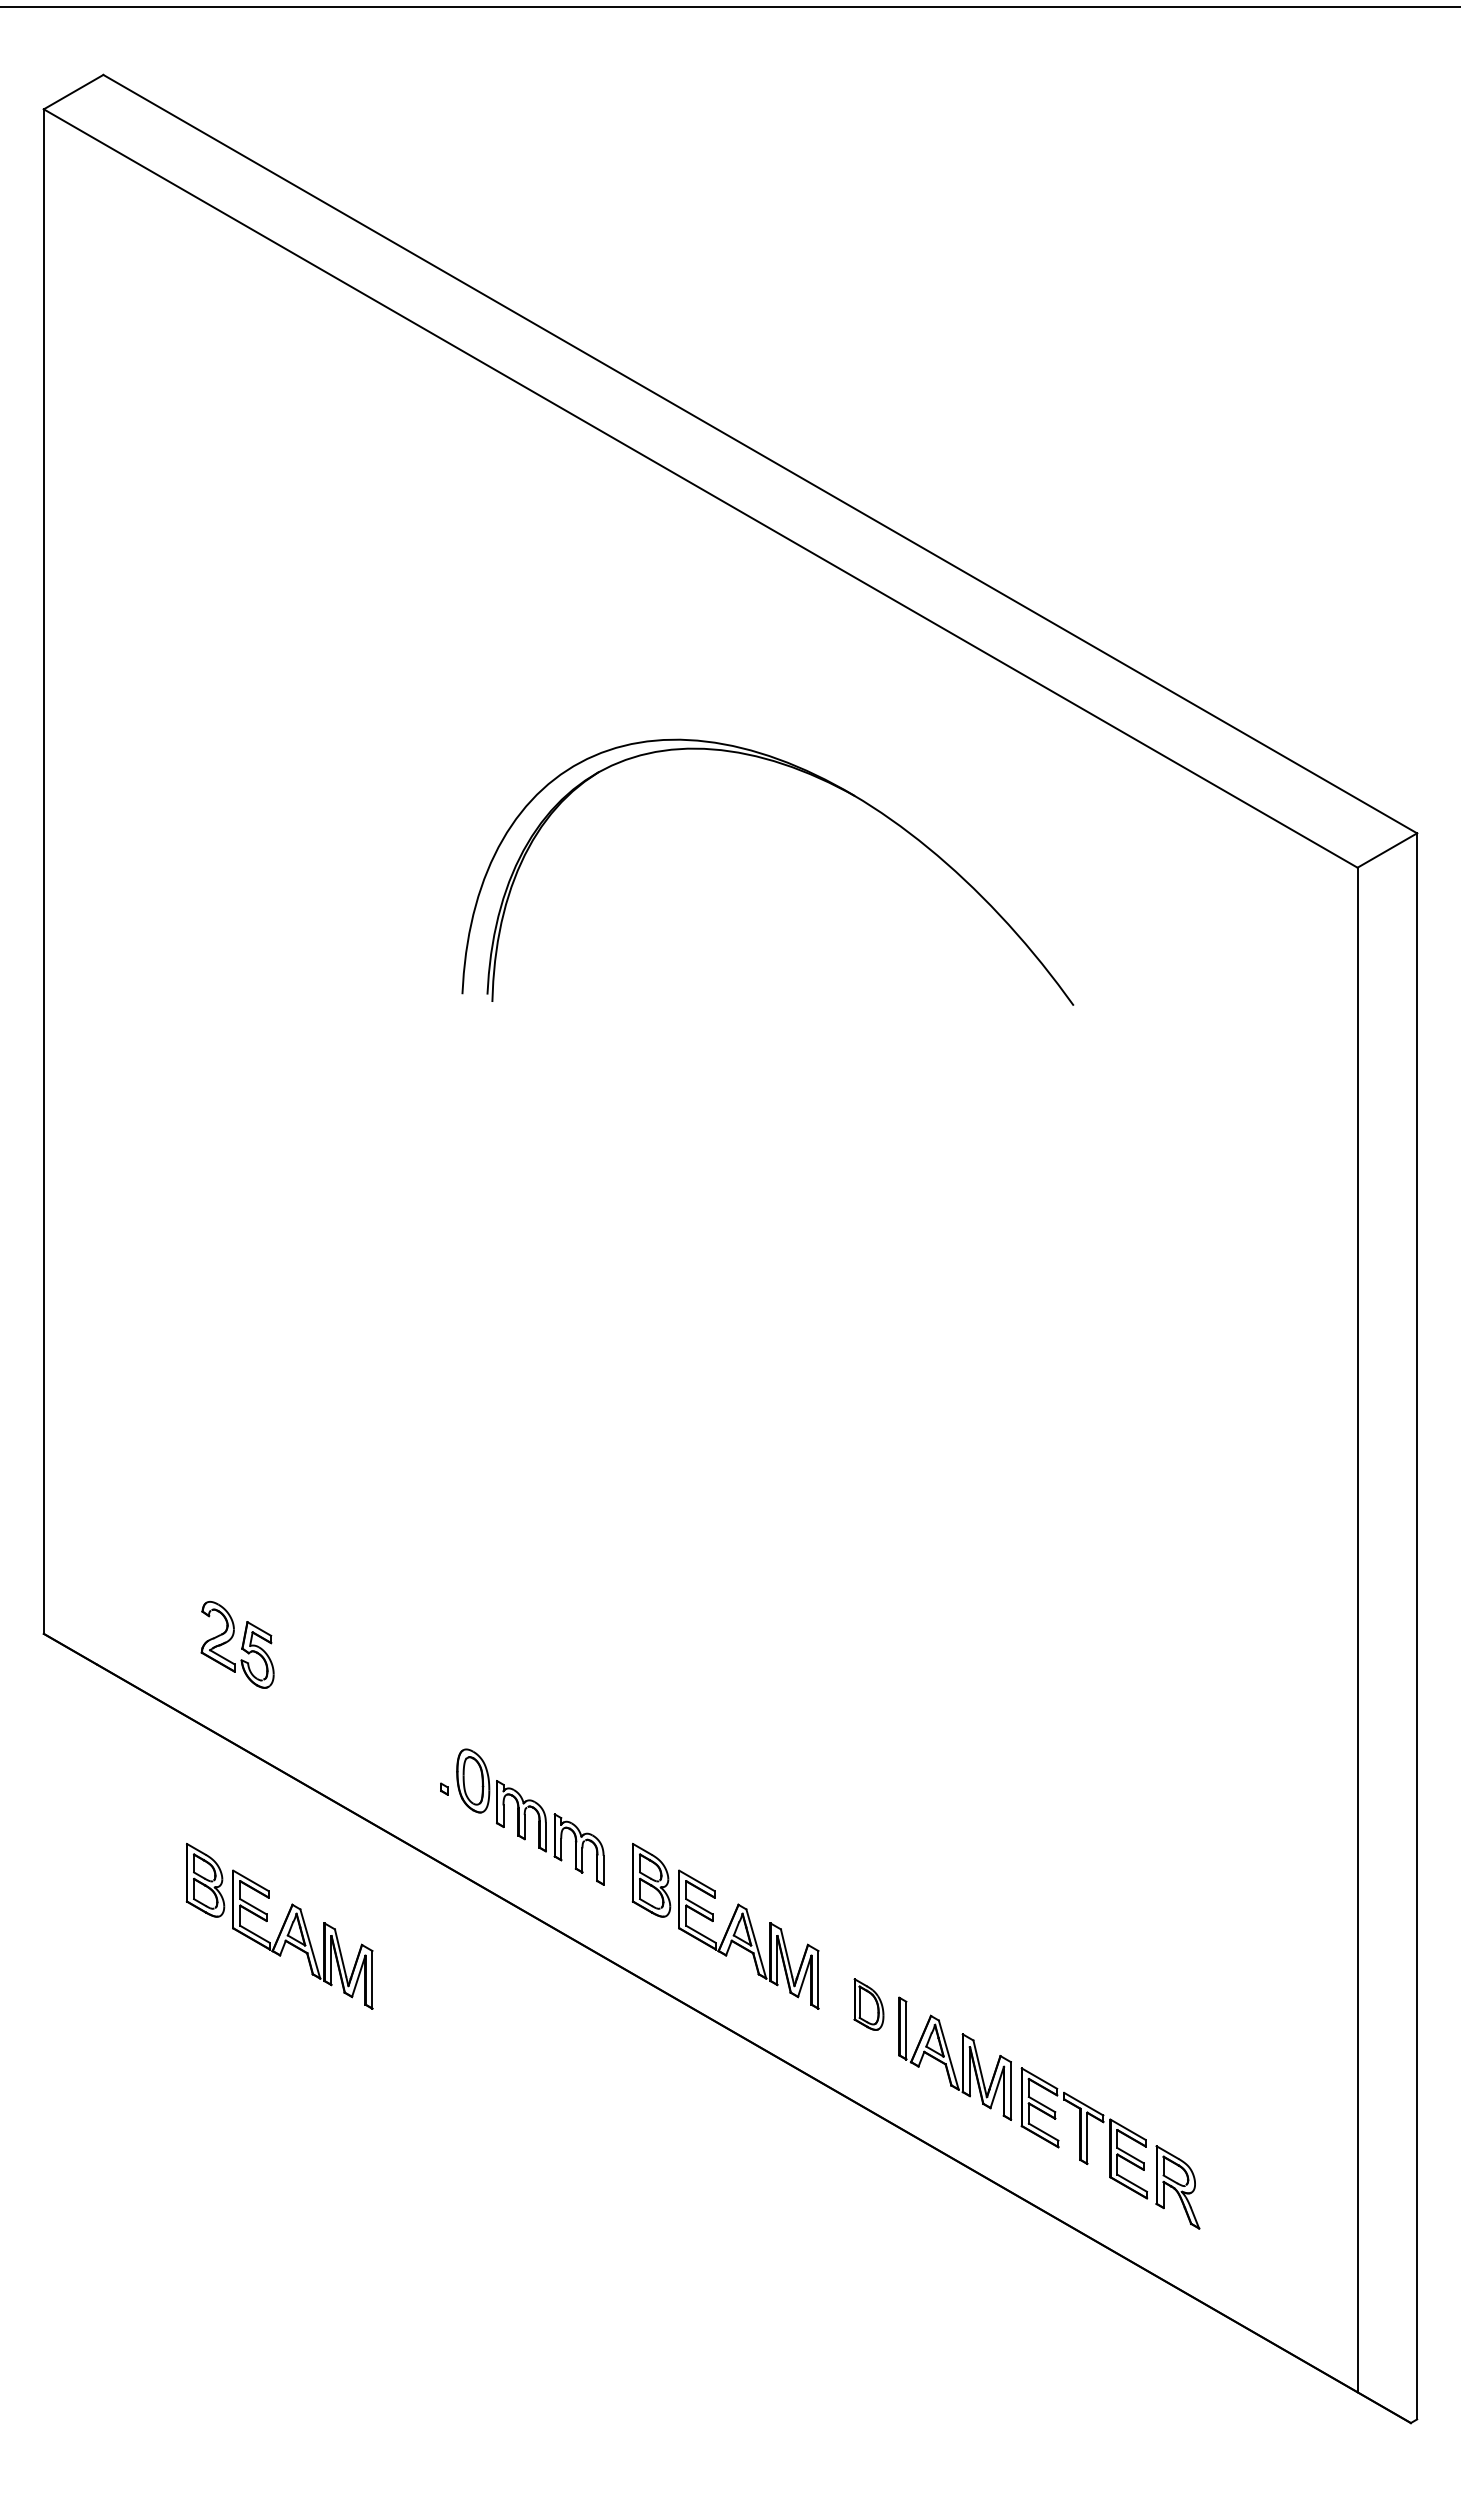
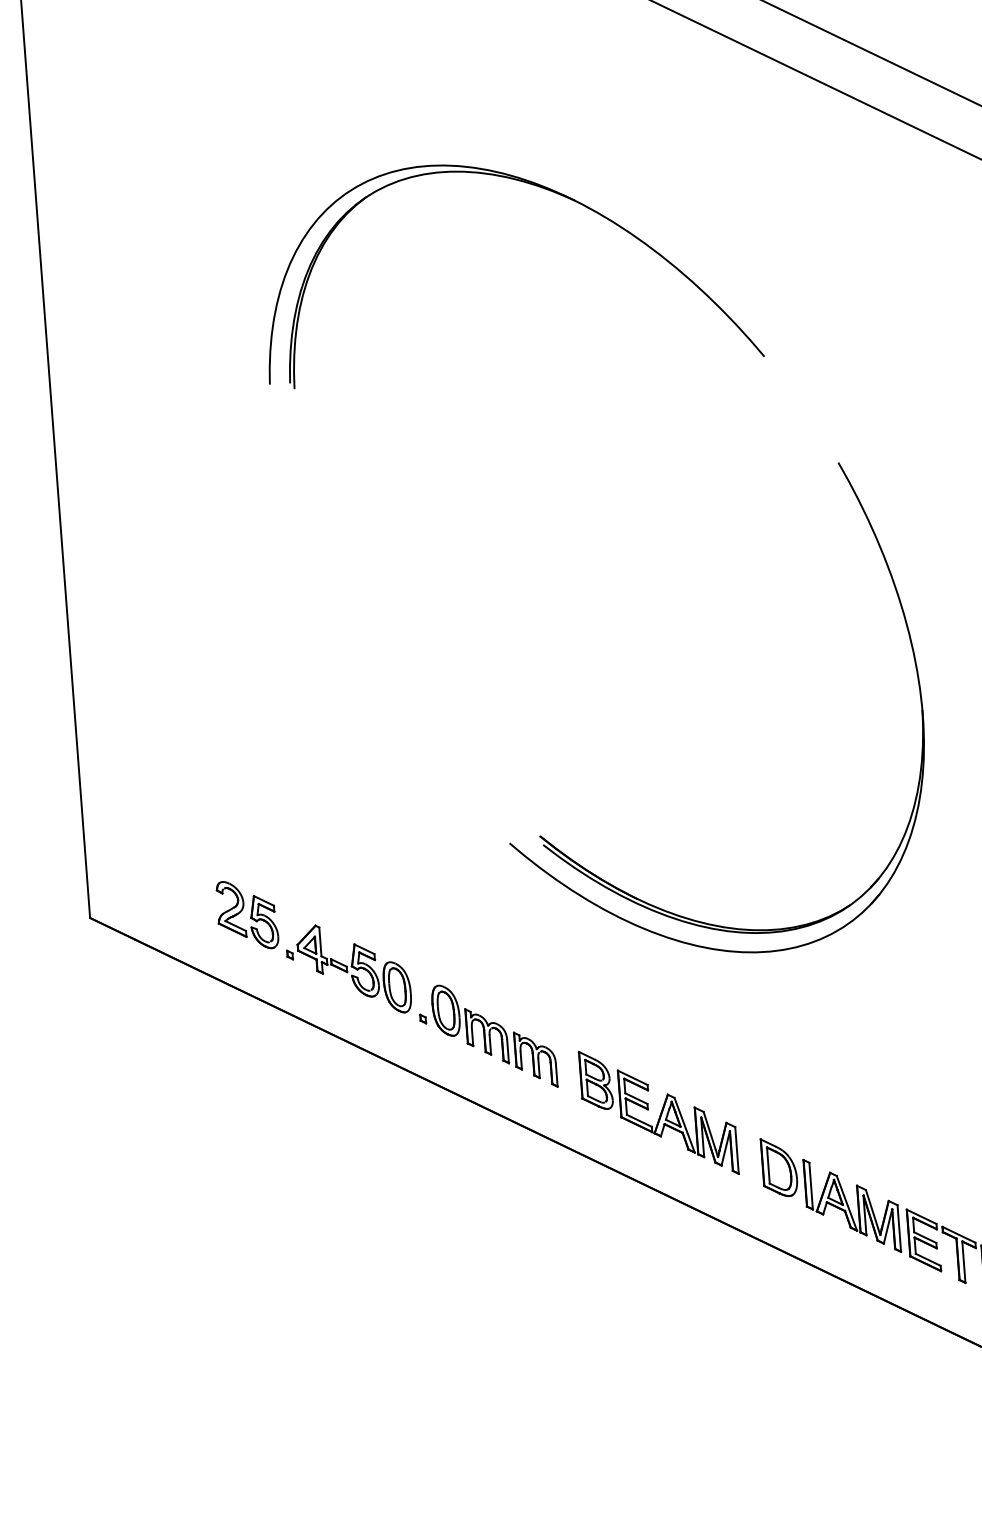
part: (807, 774) -> (535, 186), moved
part: (691, 1642) -> (613, 885), added
part: (357, 1721) -> (348, 969), added
part: (279, 1926) -> (298, 1140), removed
part: (868, 2004) -> (778, 1167), size x1.43

